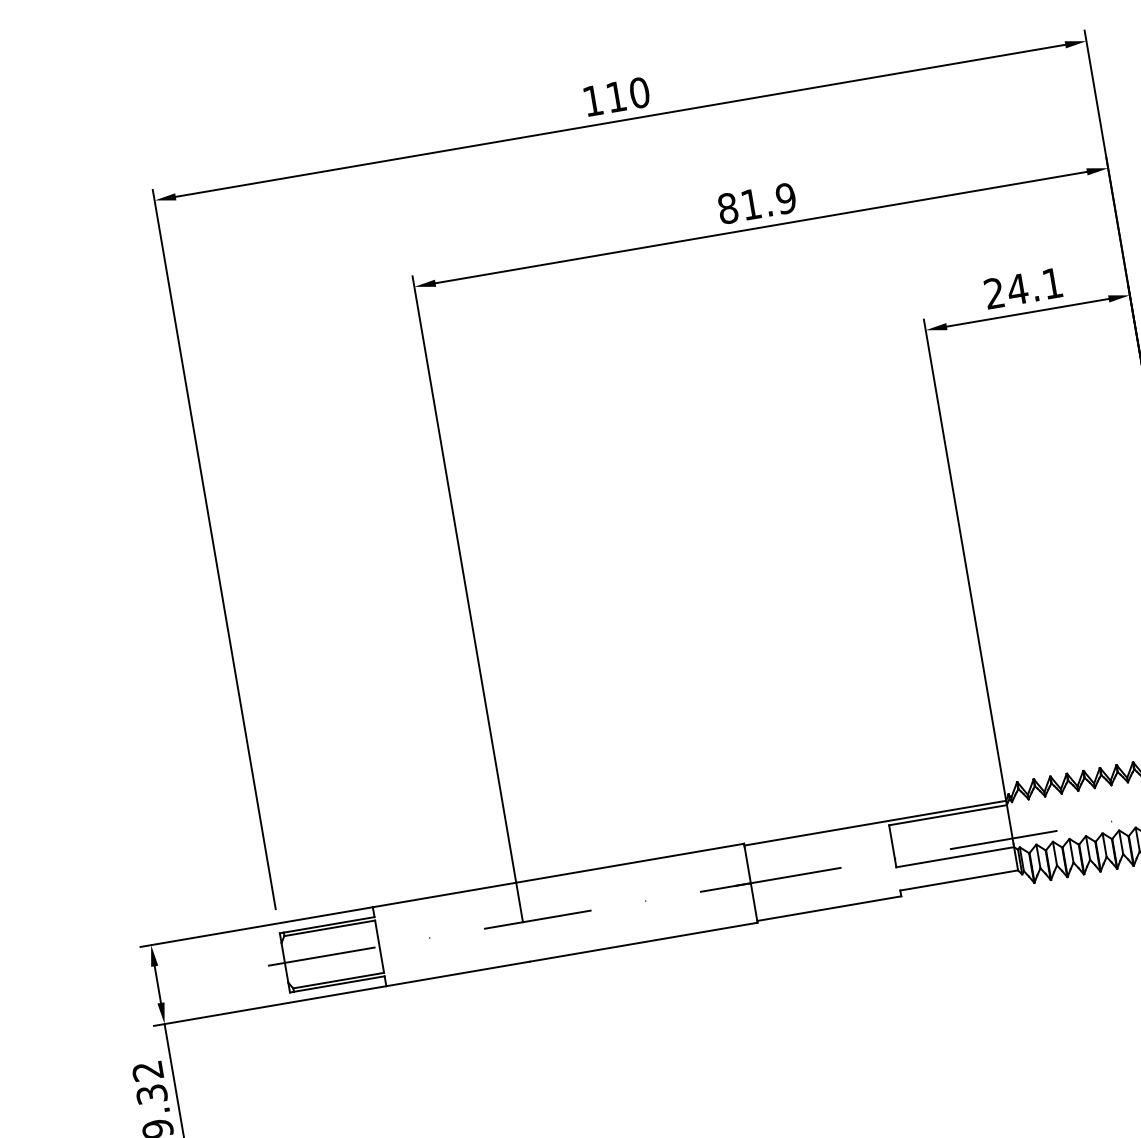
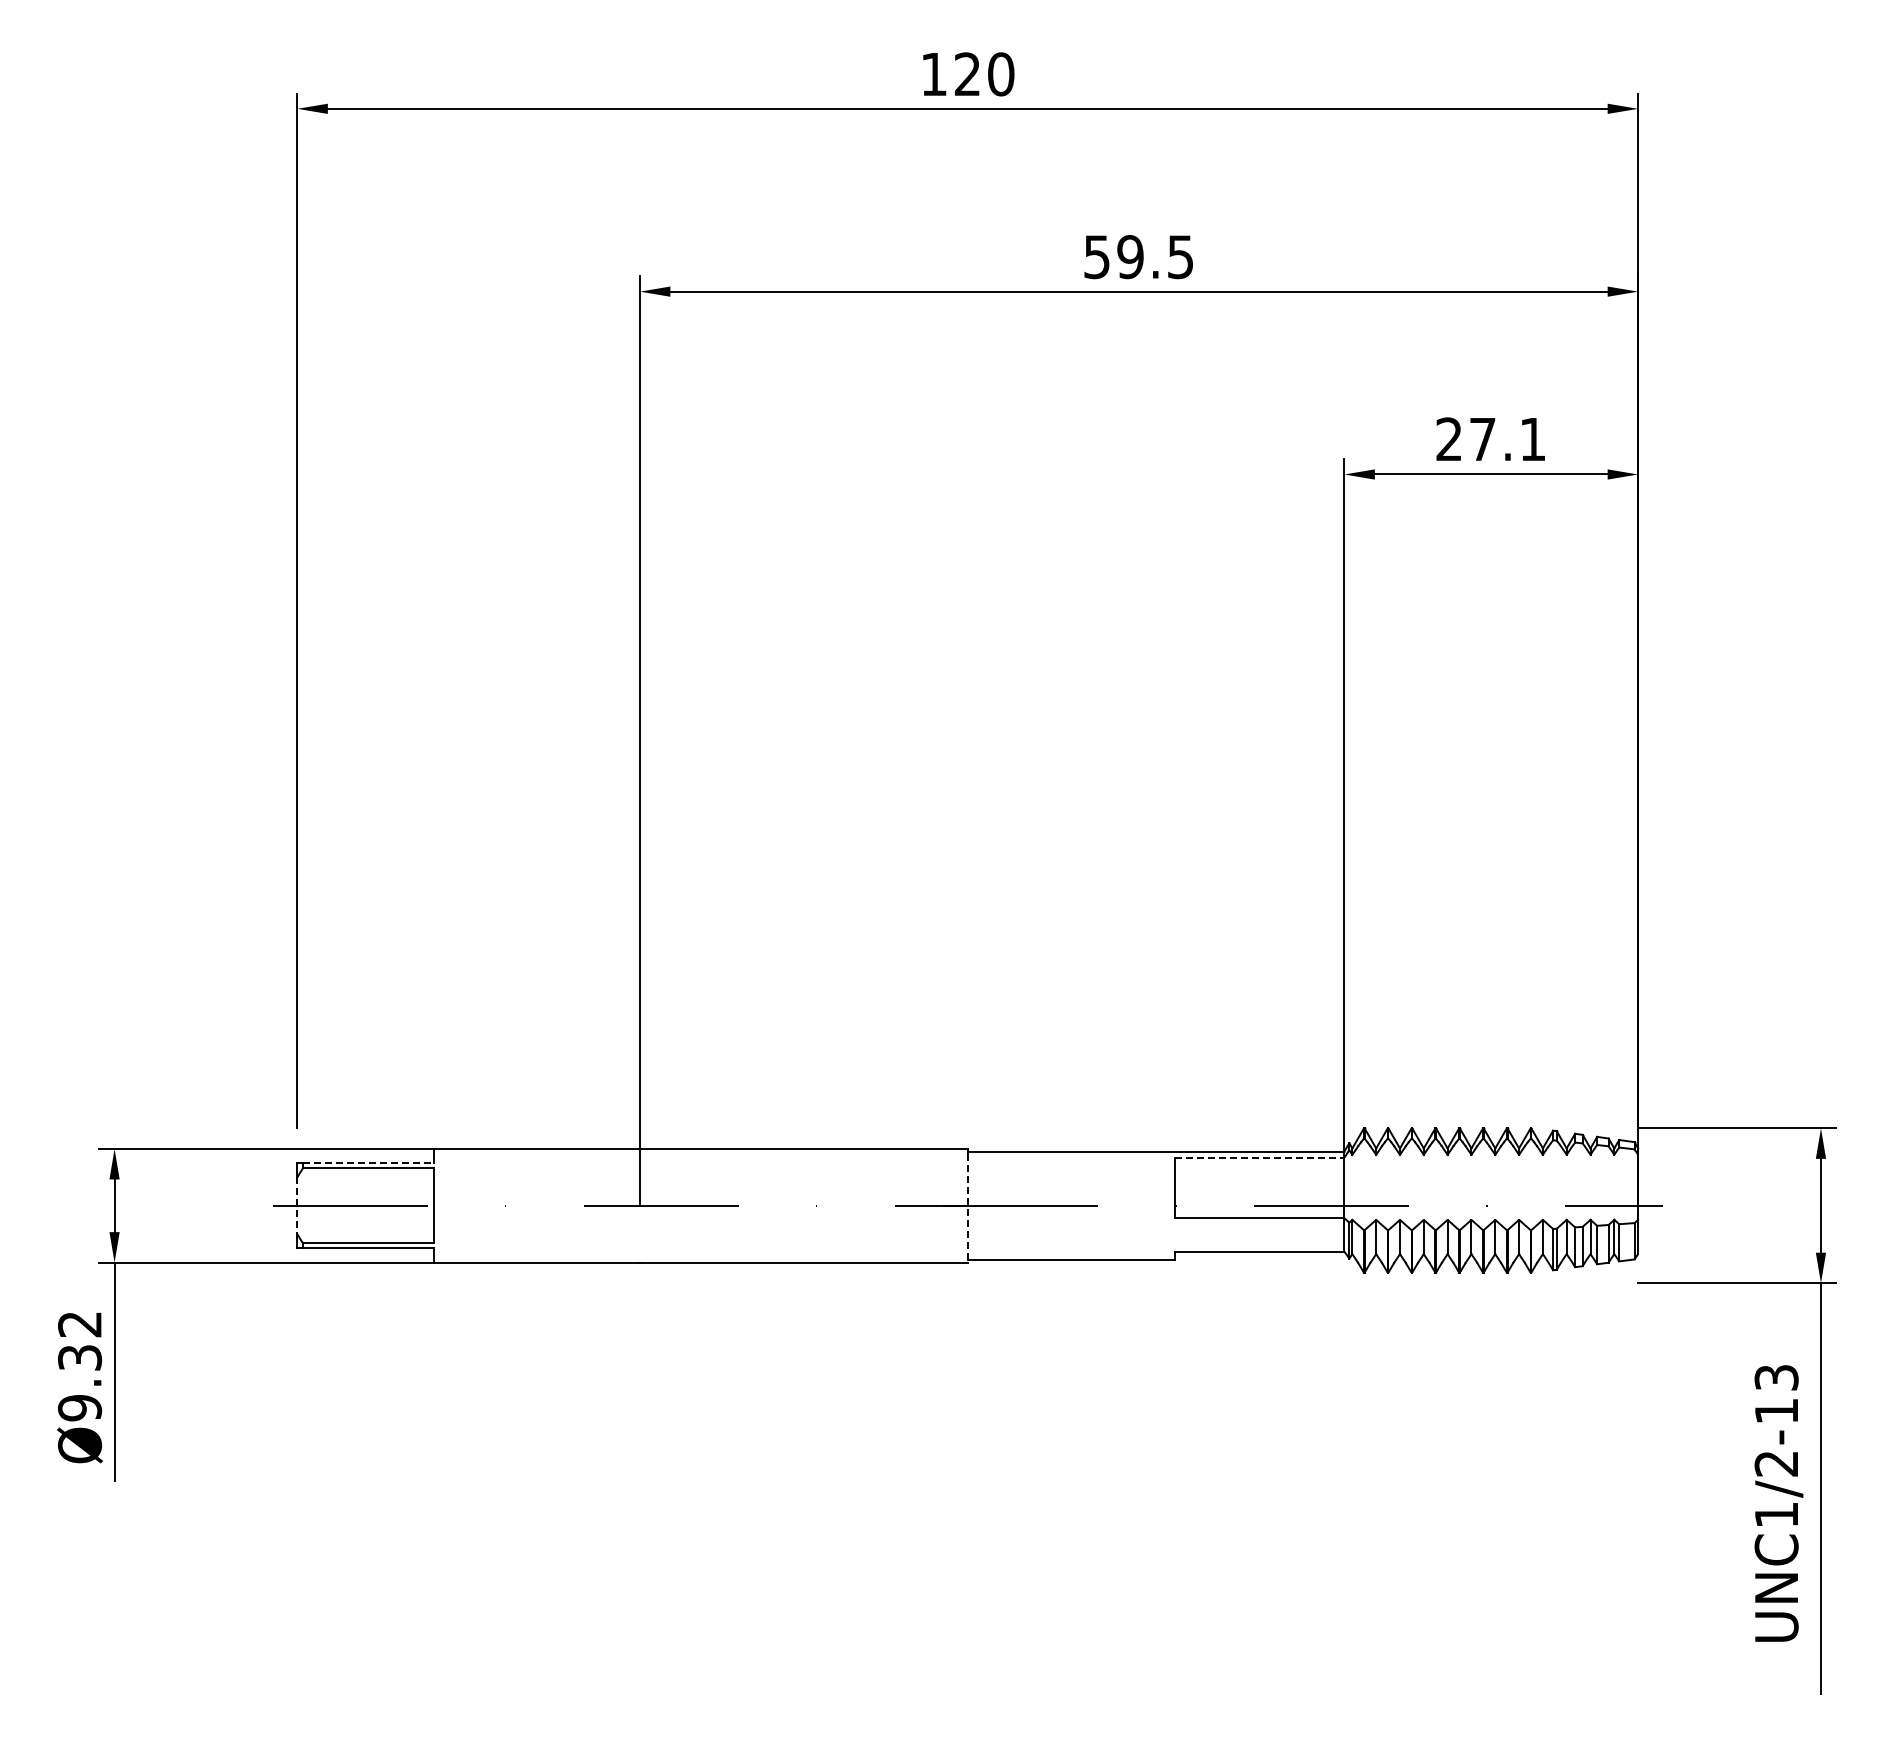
text: (615, 96) -> (966, 73), 110 -> 120
text: (756, 203) -> (1138, 257), 81.9 -> 59.5
text: (1017, 289) -> (1482, 439), 24.1 -> 27.1
line: (947, 815) -> (1259, 1157), solid -> dashed
line: (750, 885) -> (967, 1208), solid -> dashed
line: (329, 925) -> (368, 1163), solid -> dashed
line: (285, 963) -> (297, 1206), solid -> dashed

